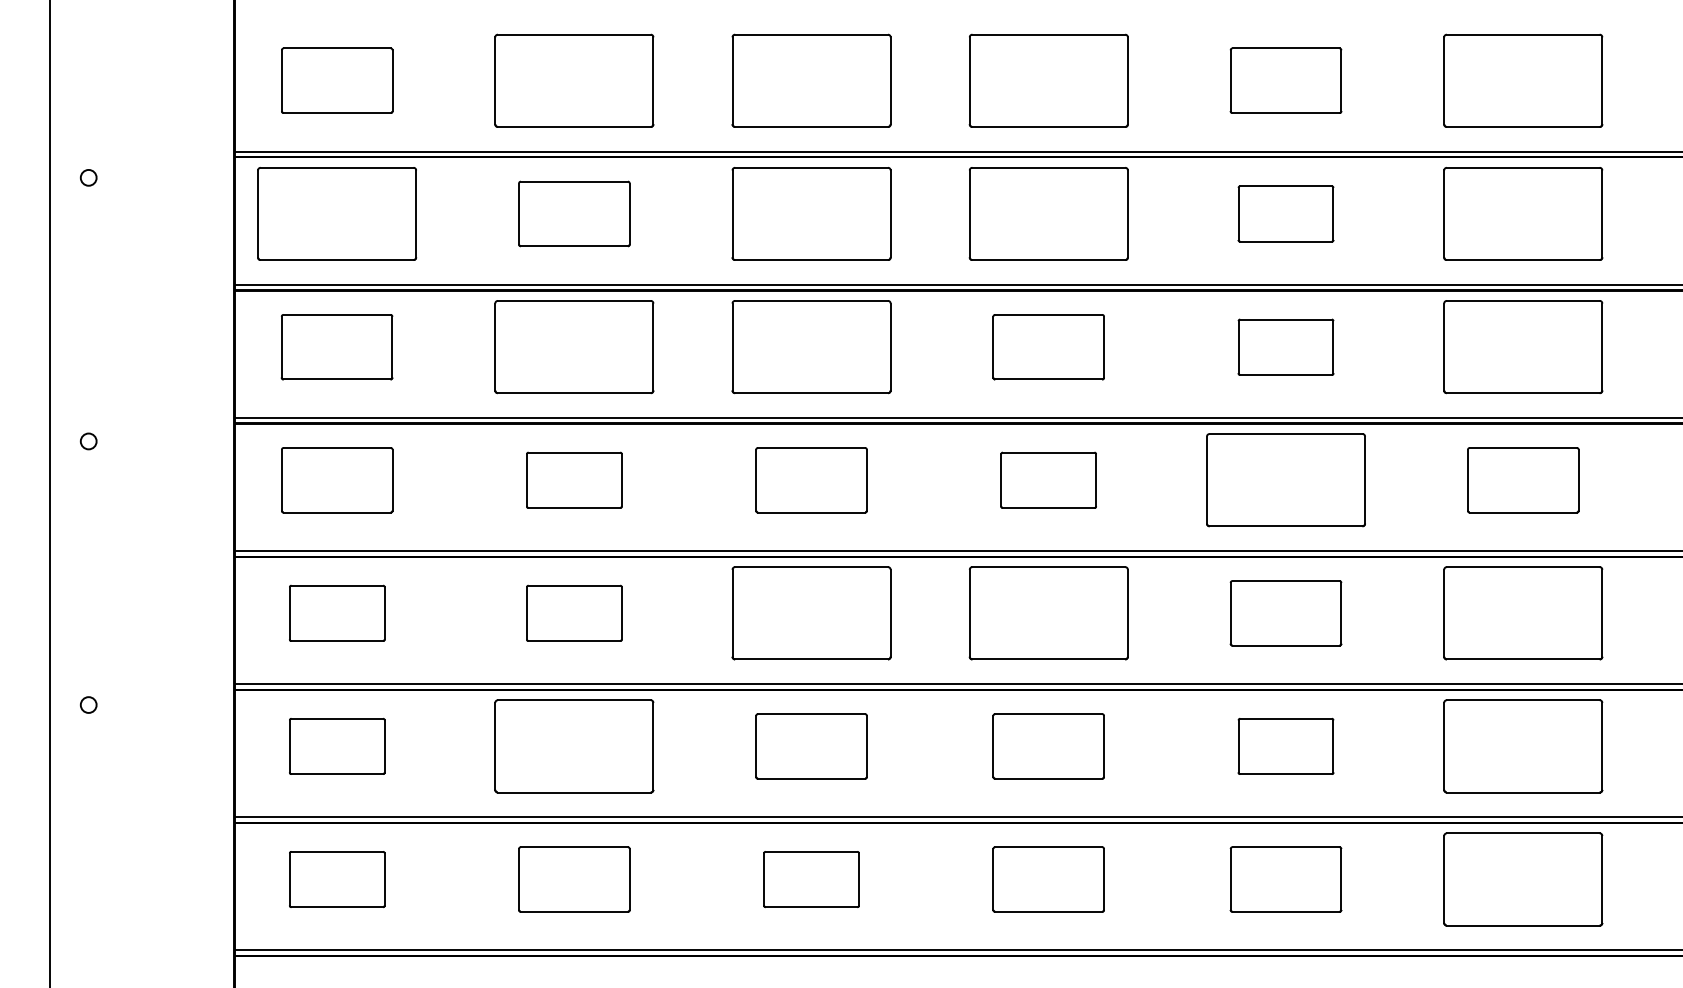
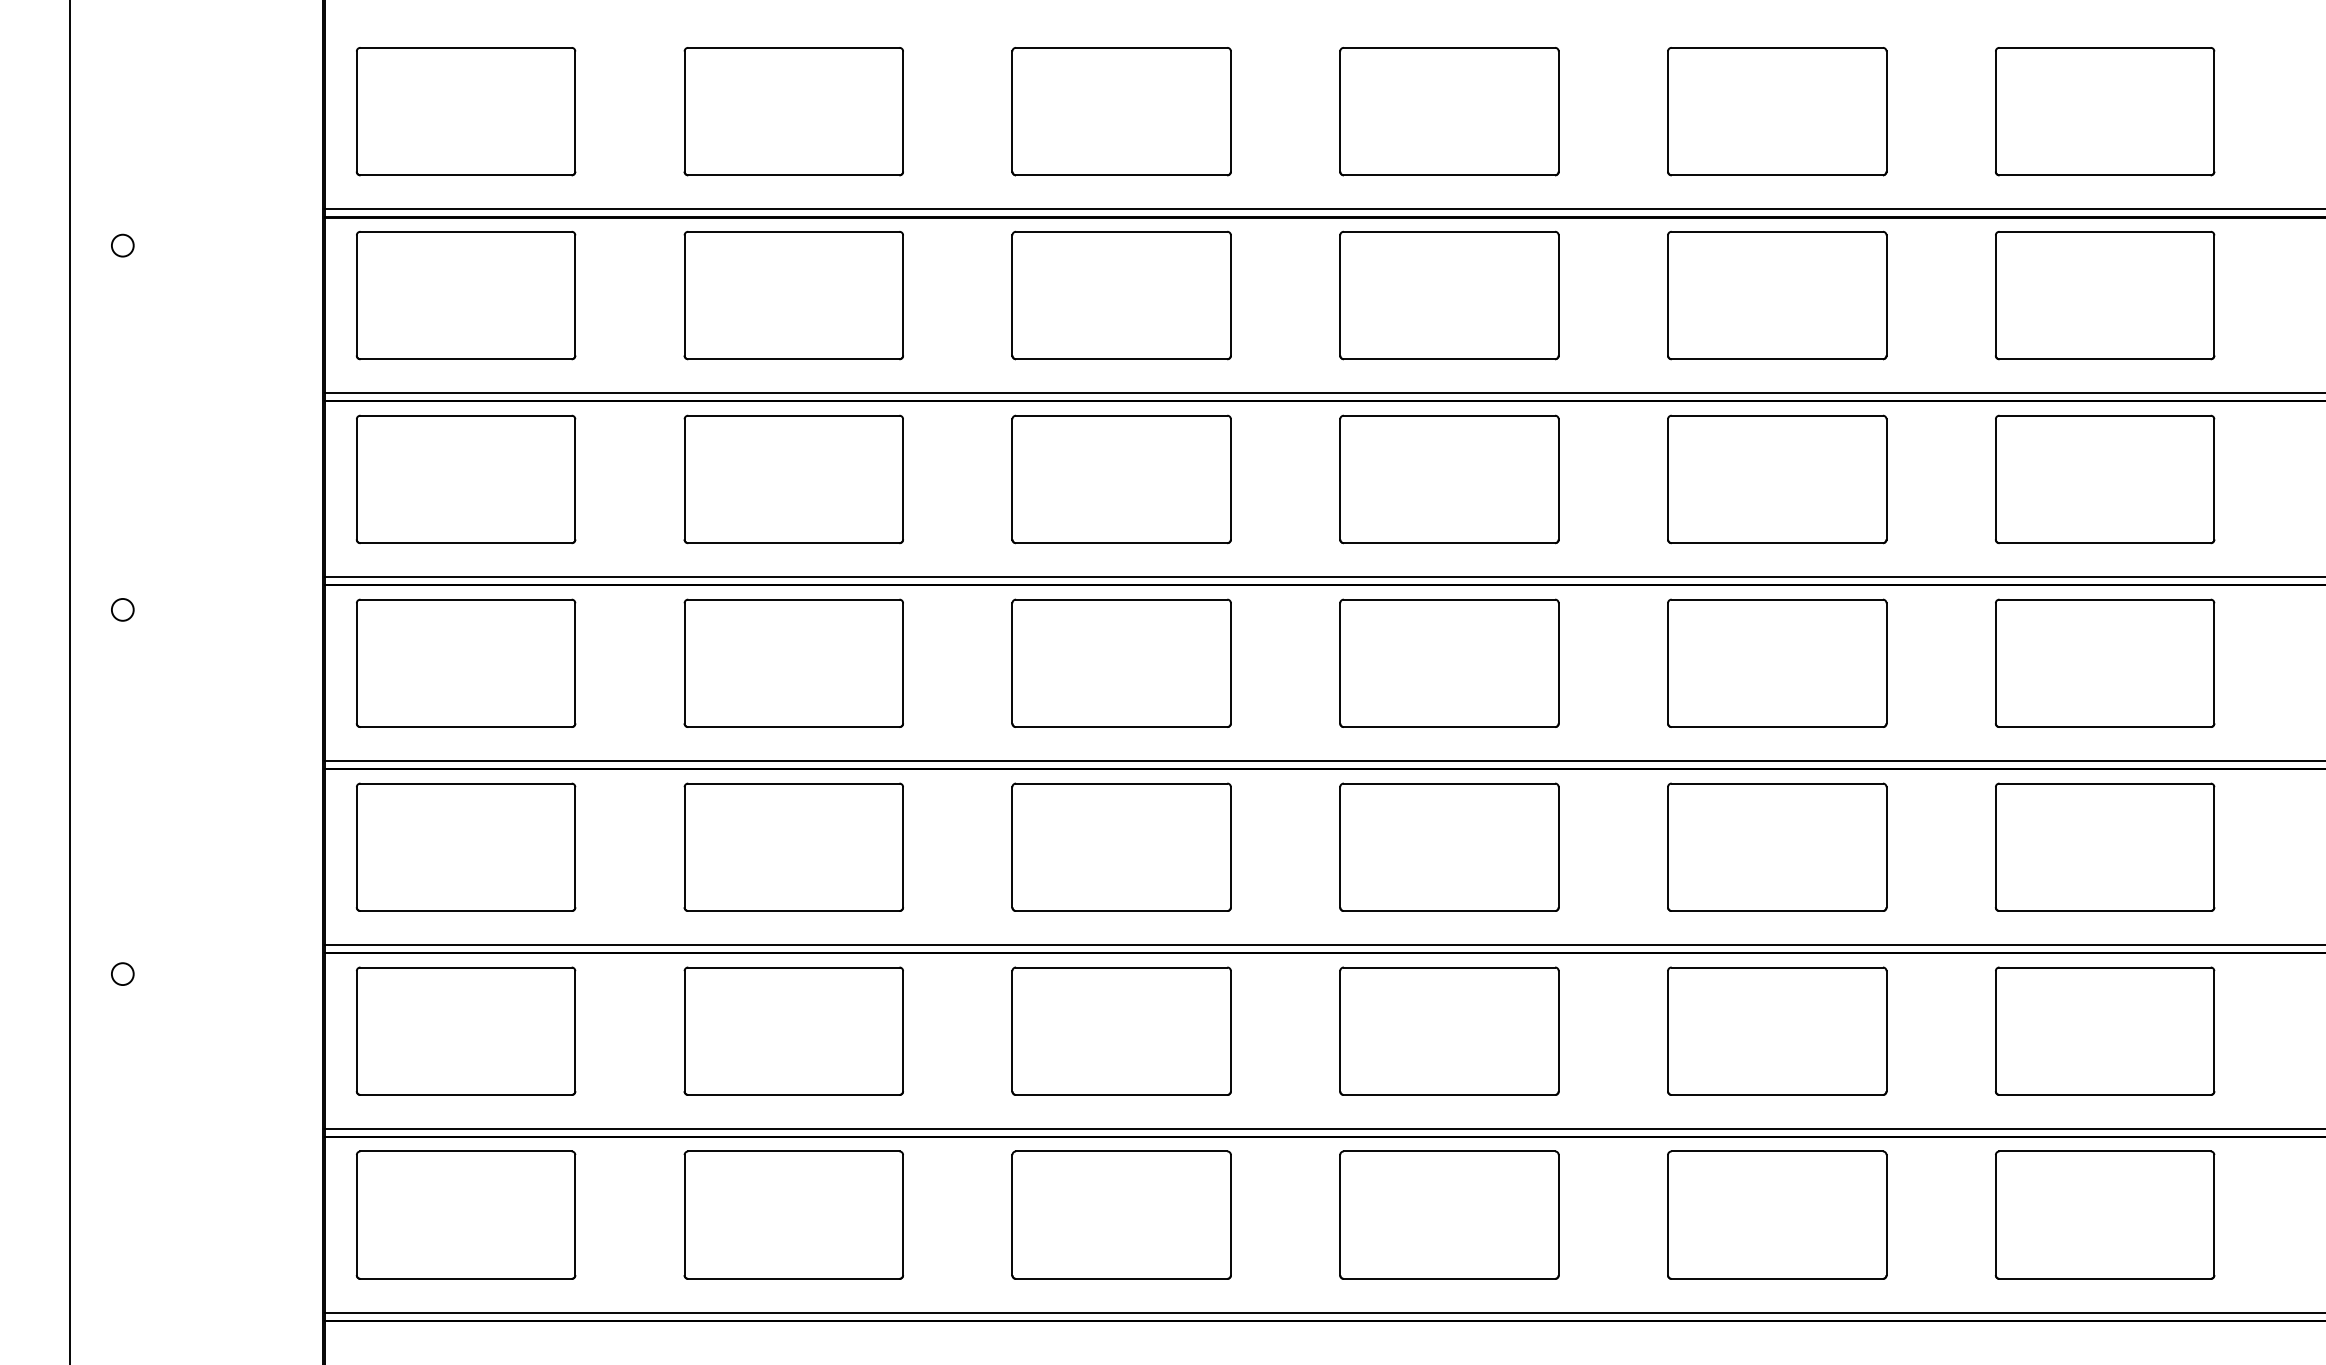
part: (337, 80) -> (466, 111), size x1.43
part: (1285, 80) -> (1776, 111), size x1.43
part: (574, 213) -> (794, 294), size x1.43
part: (1285, 213) -> (1776, 294), size x1.67
part: (336, 347) -> (465, 480), size x1.43
part: (1048, 347) -> (1449, 480), size x1.43
part: (1285, 347) -> (1776, 480), size x1.67
part: (337, 480) -> (466, 663), size x1.43
part: (574, 480) -> (794, 663), size x1.67
part: (811, 480) -> (1121, 663), size x1.43
part: (1048, 480) -> (1449, 663), size x1.67
part: (1523, 480) -> (2105, 663), size x1.43
part: (337, 613) -> (466, 847), size x1.67
part: (574, 613) -> (794, 847), size x1.67
part: (1285, 613) -> (1776, 847), size x1.43
part: (337, 746) -> (466, 1031), size x1.67
part: (811, 746) -> (1121, 1031), size x1.43
part: (1048, 746) -> (1449, 1031), size x1.43
part: (1285, 746) -> (1776, 1031), size x1.67
part: (337, 879) -> (466, 1215), size x1.67
part: (574, 879) -> (794, 1215), size x1.43
part: (811, 879) -> (1121, 1215), size x1.67
part: (1048, 879) -> (1449, 1215), size x1.43
part: (1285, 879) -> (1776, 1215), size x1.43

